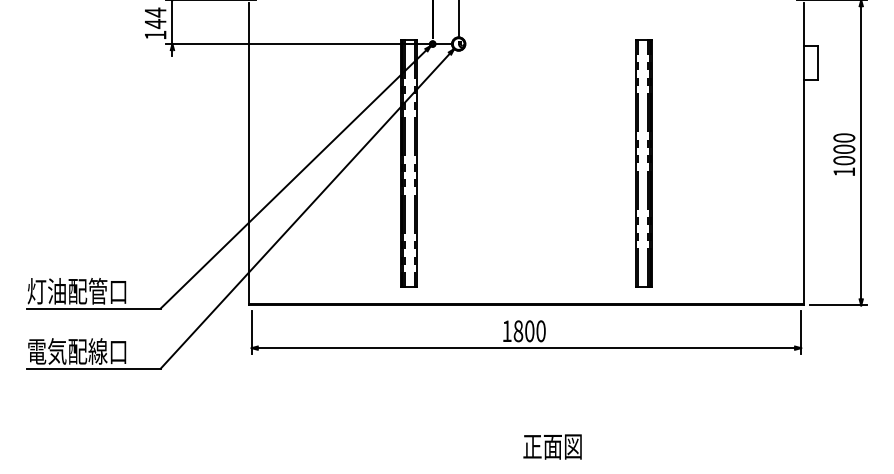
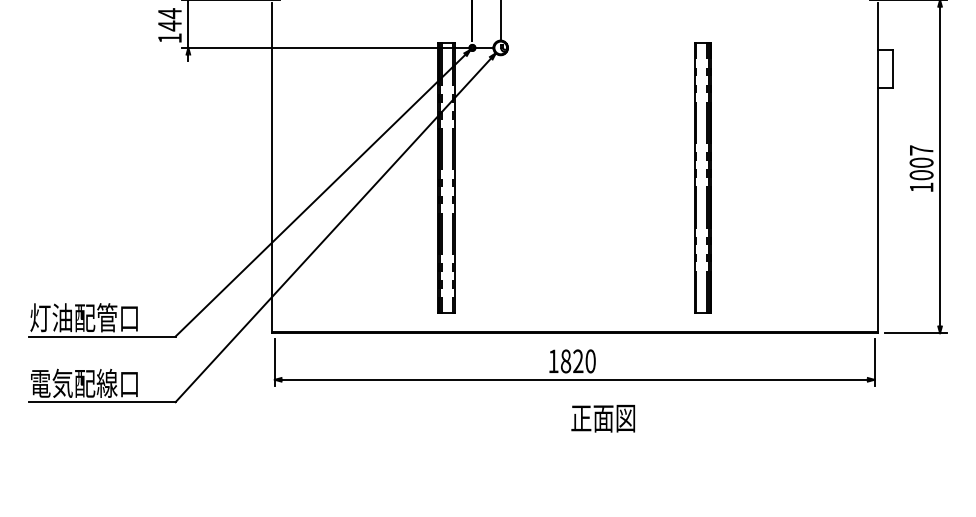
text: (844, 138) -> (921, 150), 1000 -> 1007
text: (529, 331) -> (578, 361), 1800 -> 1820
text: (551, 446) -> (602, 418), moved

